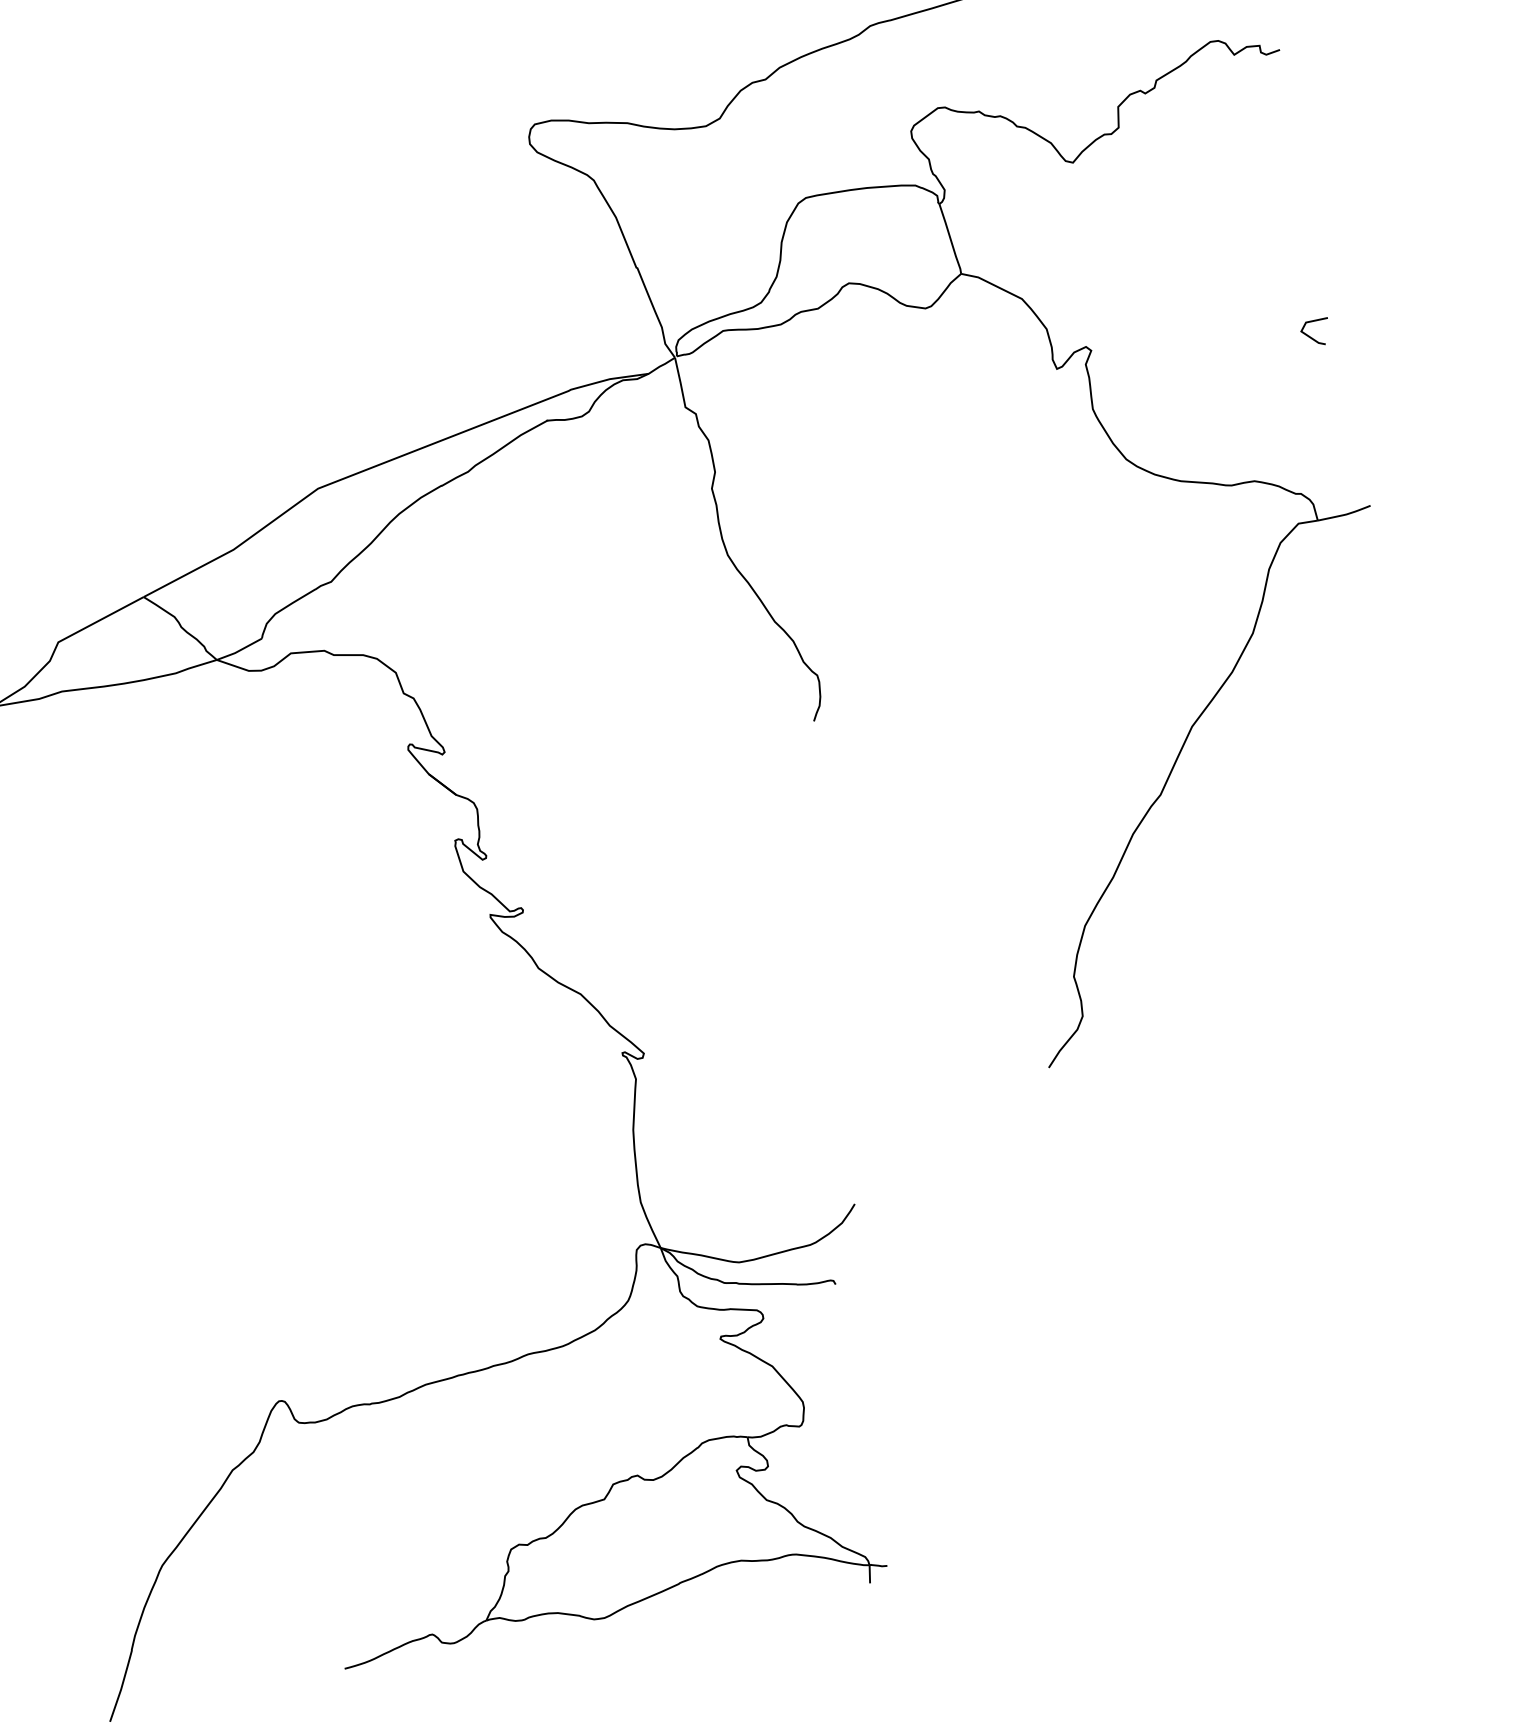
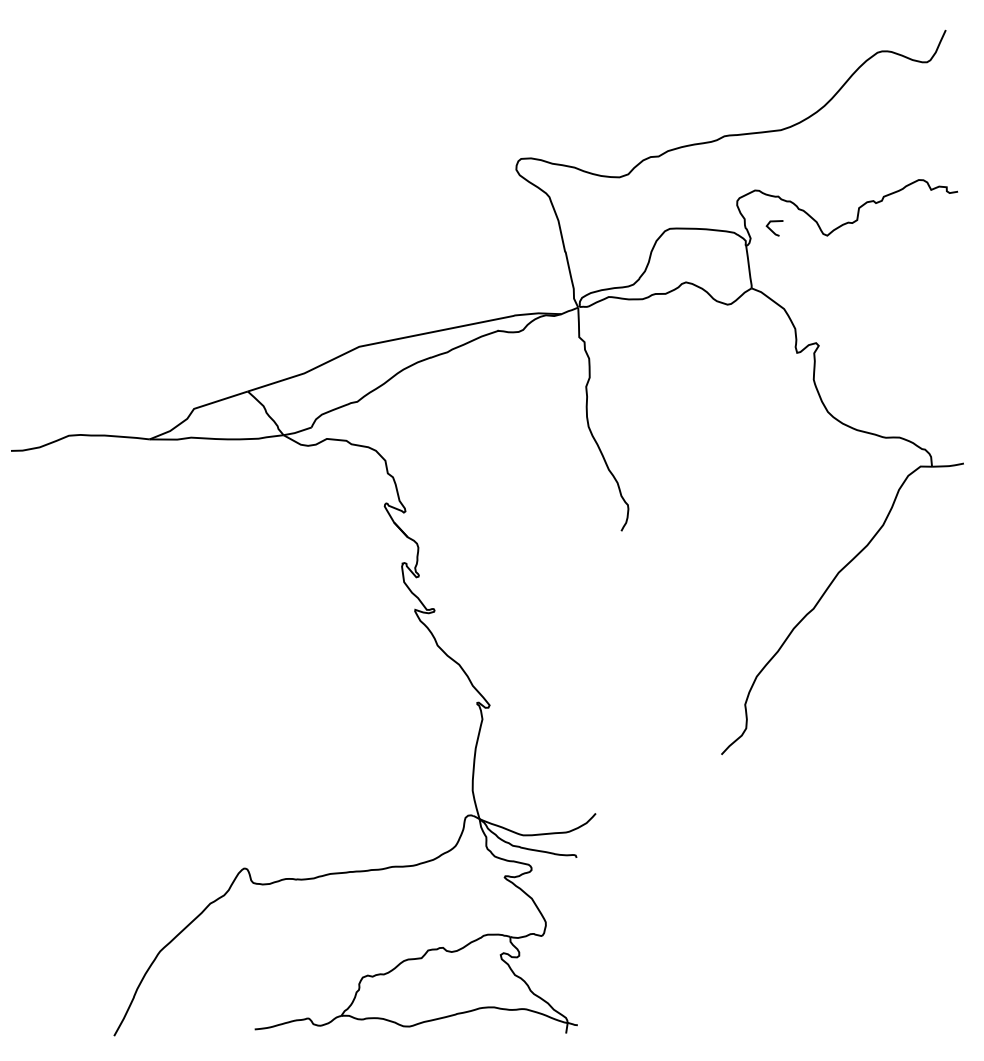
line: (1312, 337) -> (772, 230), moved

